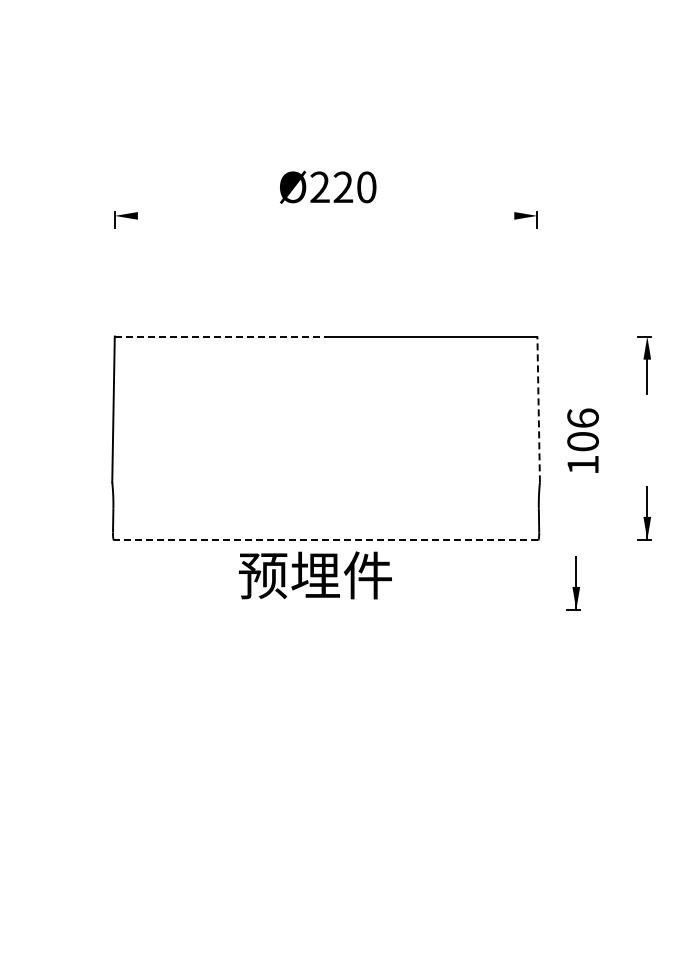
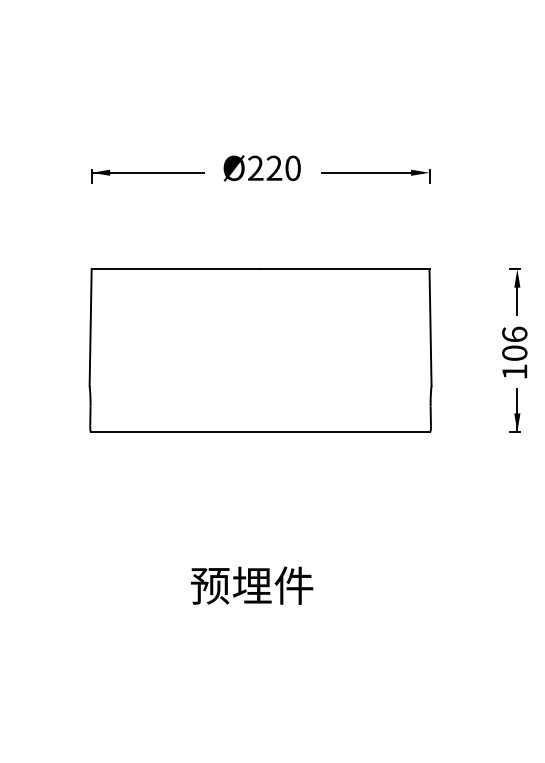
text: (328, 186) -> (262, 167), moved
line: (184, 215) -> (147, 172), added
line: (465, 215) -> (372, 172), added
line: (220, 336) -> (176, 269), dashed -> solid
line: (538, 409) -> (430, 327), dashed -> solid
text: (582, 440) -> (514, 352), moved
line: (325, 540) -> (260, 432), dashed -> solid
text: (315, 575) -> (252, 585), moved
part: (573, 583) -> (458, 466), removed

